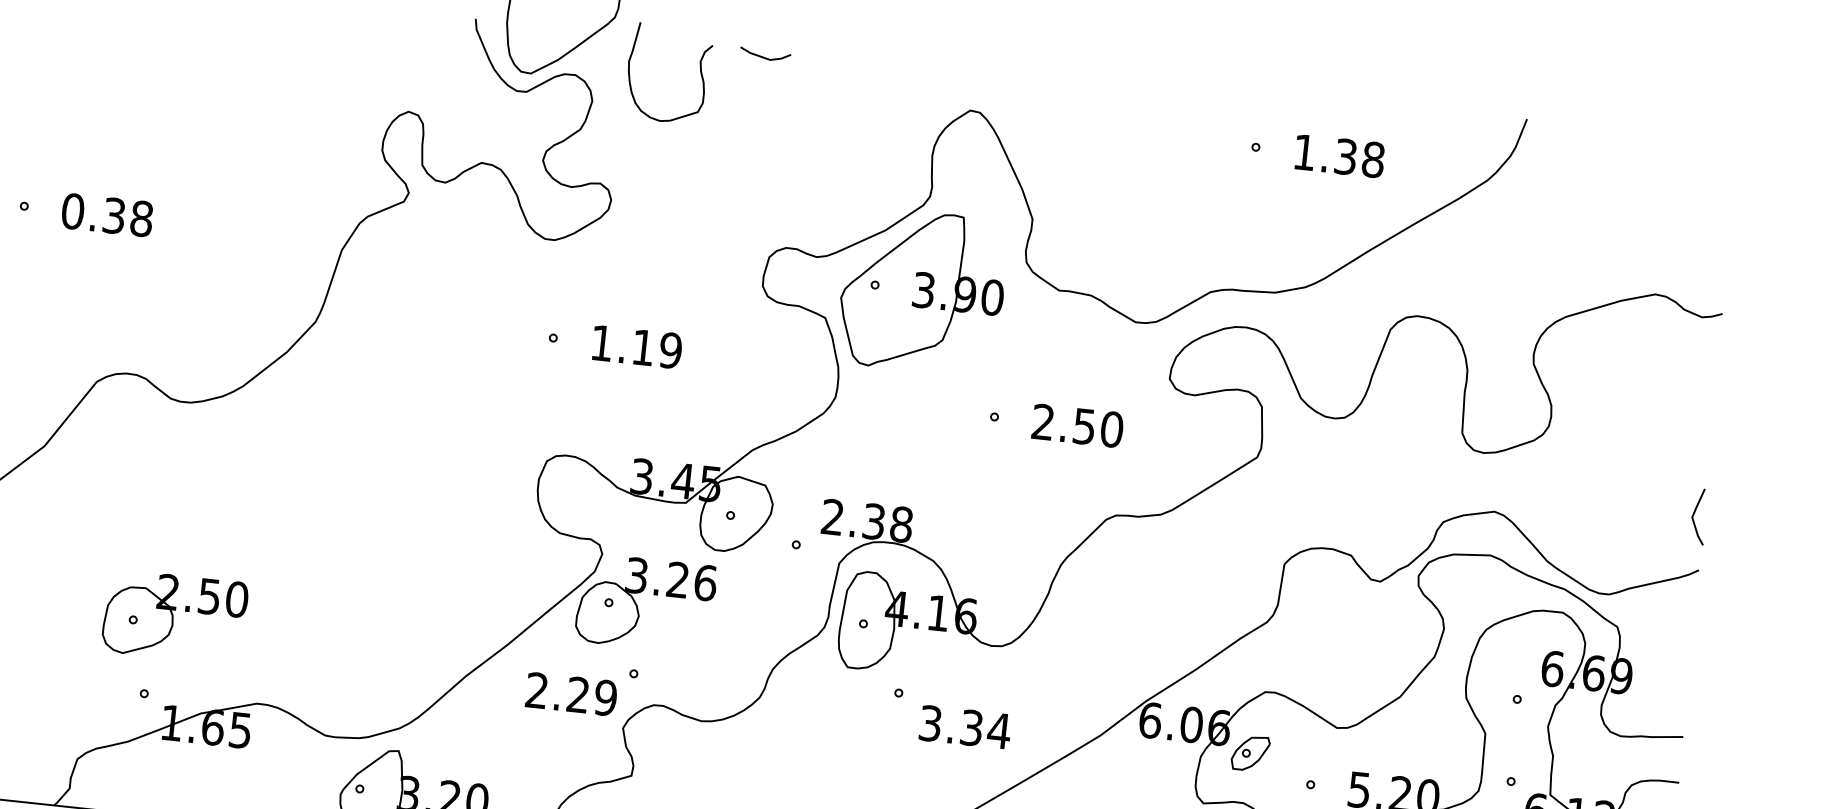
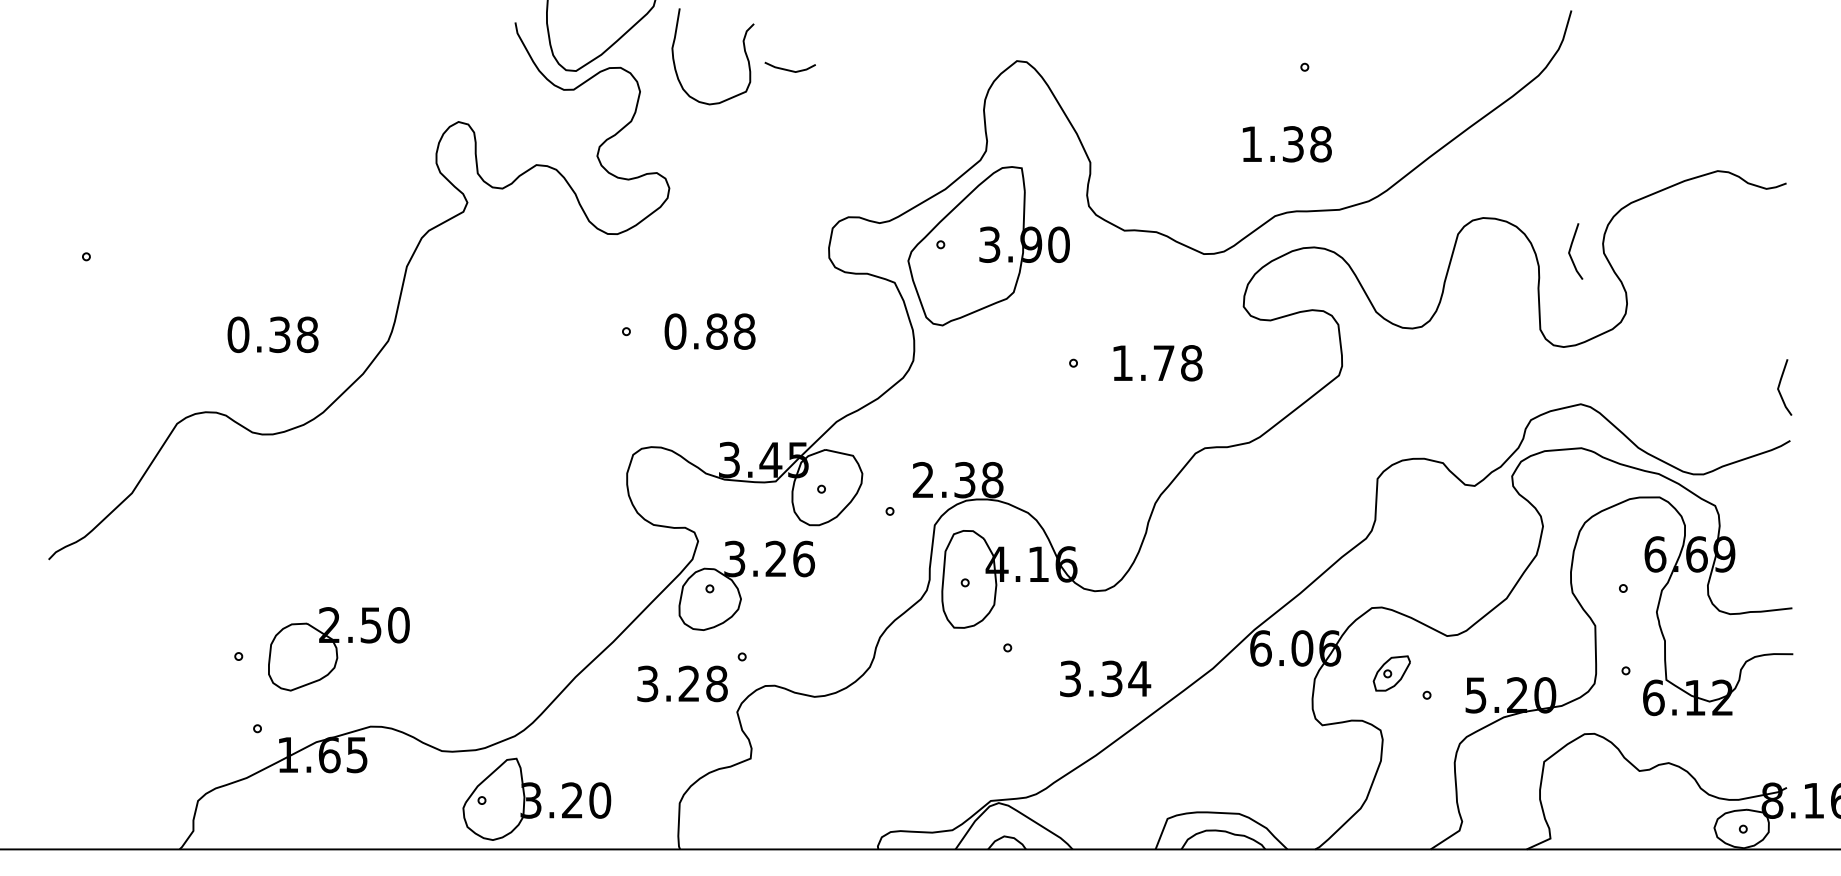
line: (764, 56) -> (789, 69), moved
text: (1339, 156) -> (1286, 144), moved
text: (106, 214) -> (272, 334), moved
text: (635, 346) -> (709, 331), 1.19 -> 0.88
line: (1501, 355) -> (1571, 248), added
text: (1077, 426) -> (1157, 363), 2.50 -> 1.78
part: (174, 617) -> (338, 649), moved
text: (571, 693) -> (682, 683), 2.29 -> 3.28
text: (965, 726) -> (1105, 678), moved
part: (1250, 753) -> (1391, 673), moved

